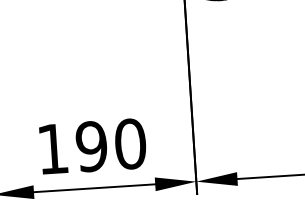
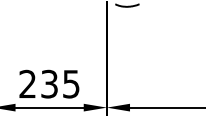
text: (91, 145) -> (49, 83), 190 -> 235

